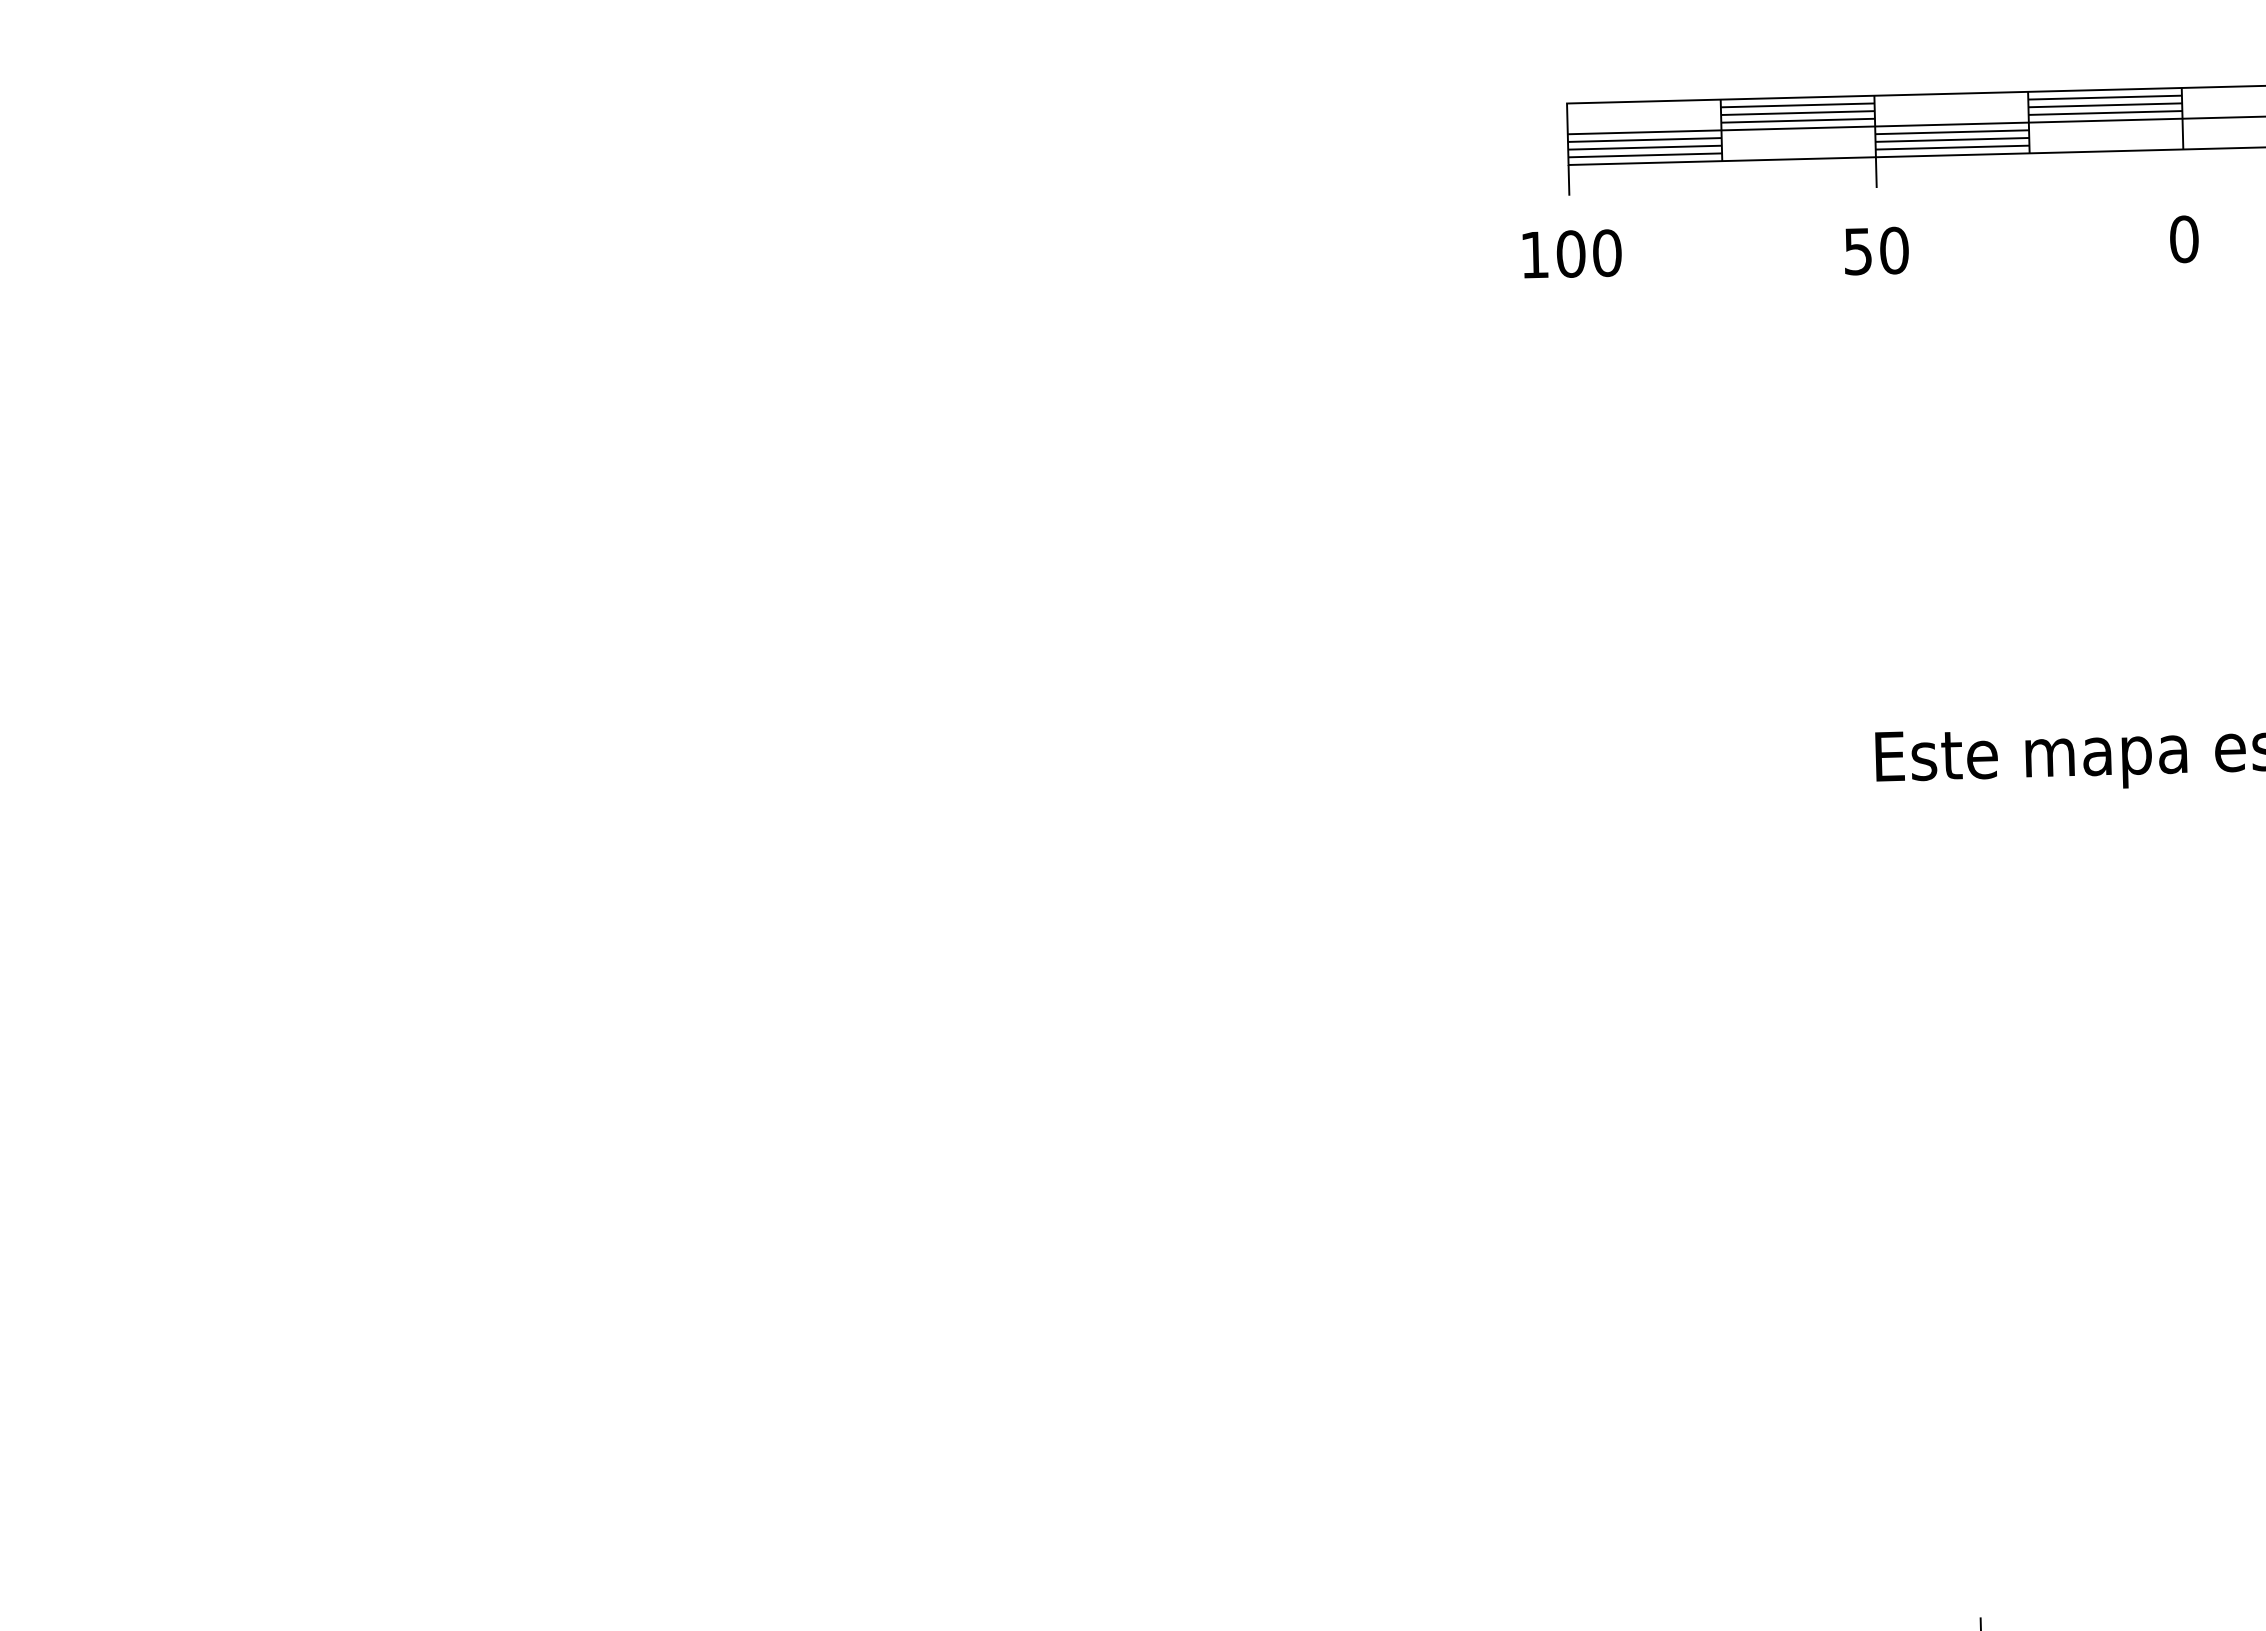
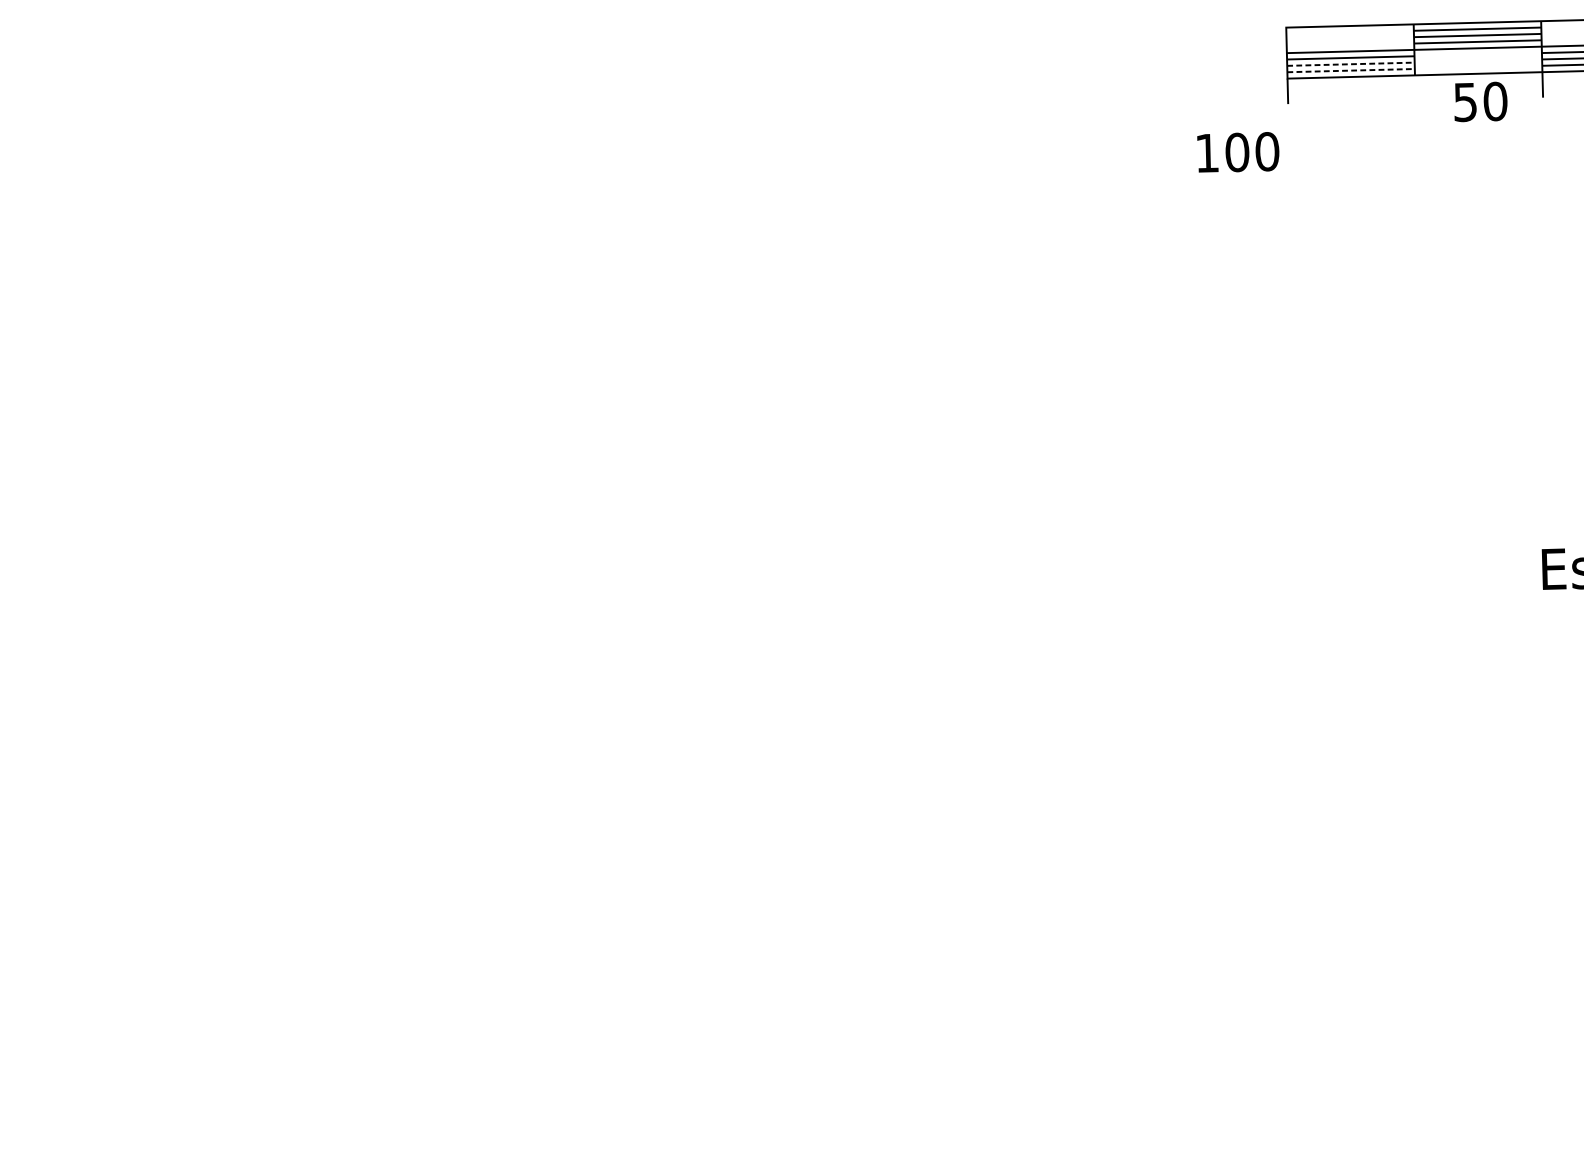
line: (1645, 147) -> (1351, 64), solid -> dashed
line: (1645, 155) -> (1351, 70), solid -> dashed
text: (1876, 250) -> (1480, 101), moved
text: (1571, 253) -> (1237, 152), moved

